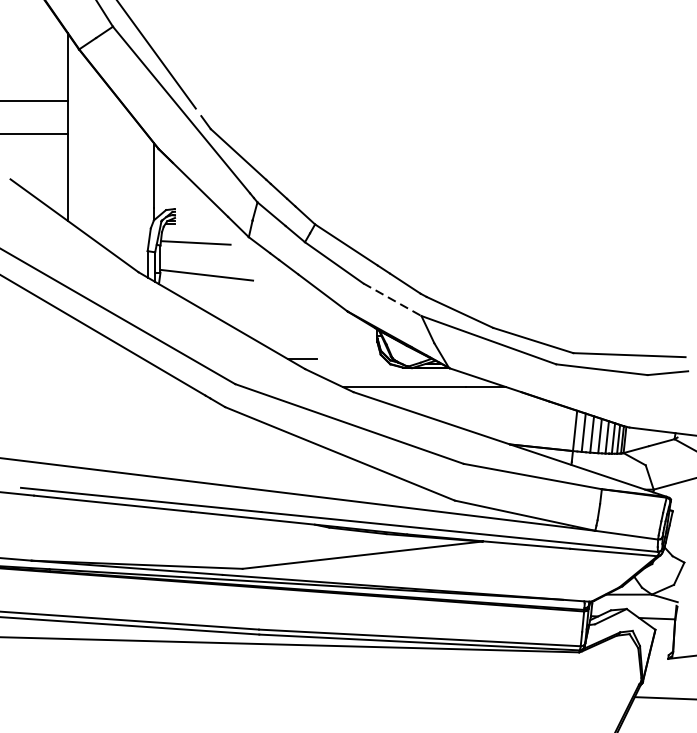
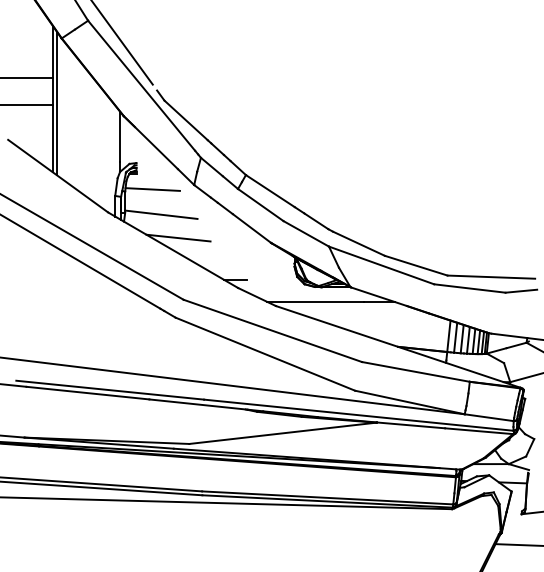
line: (73, 132) -> (57, 103), added
line: (392, 300) -> (306, 234), dashed -> solid
line: (228, 304) -> (178, 237), added

